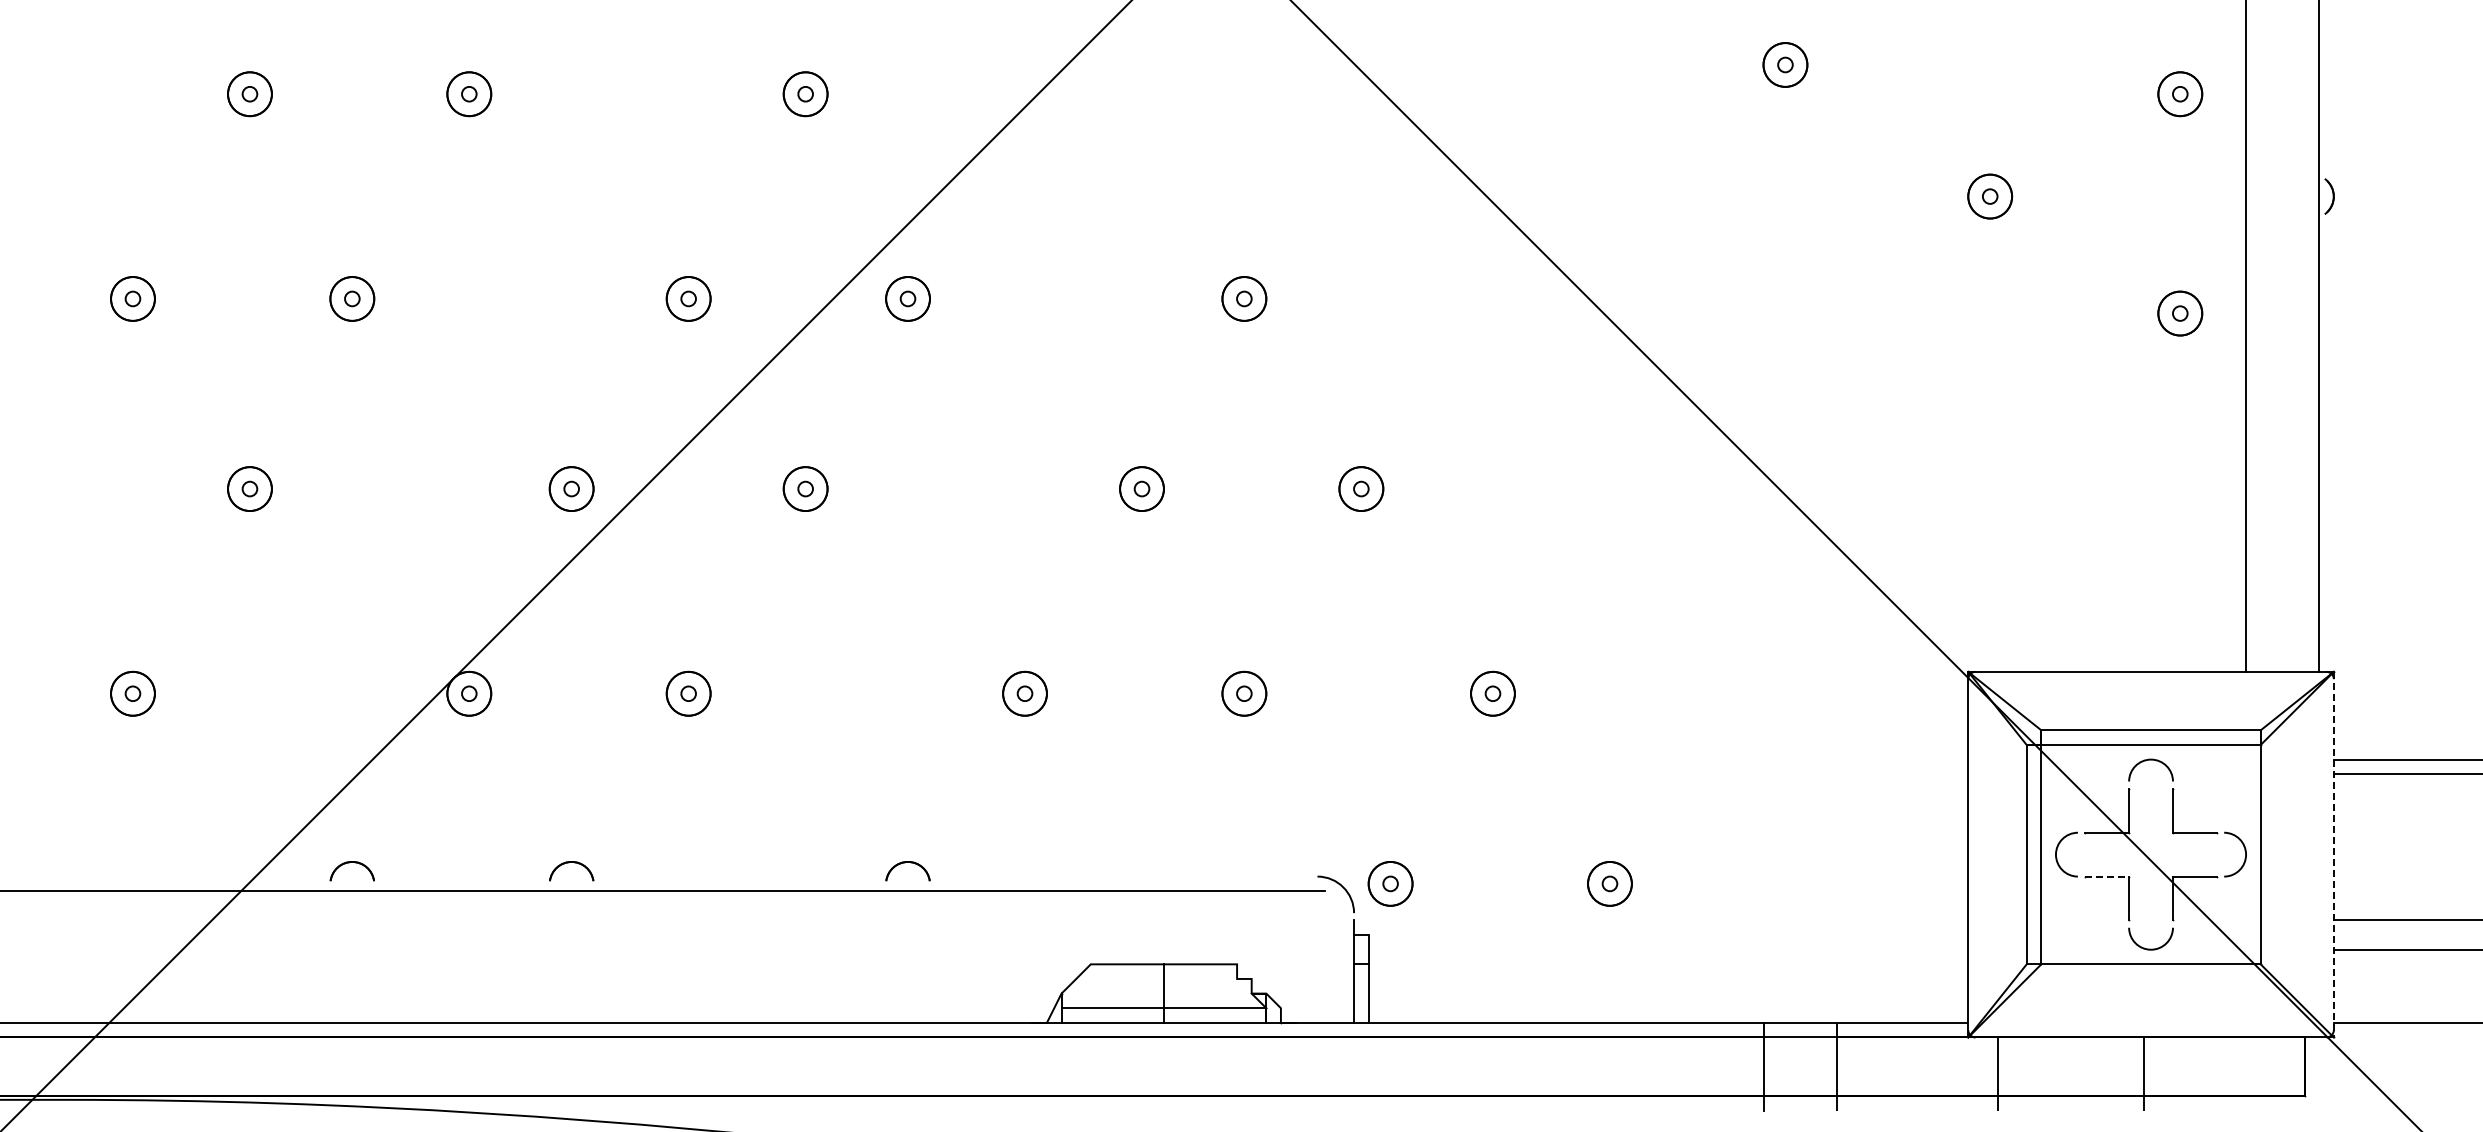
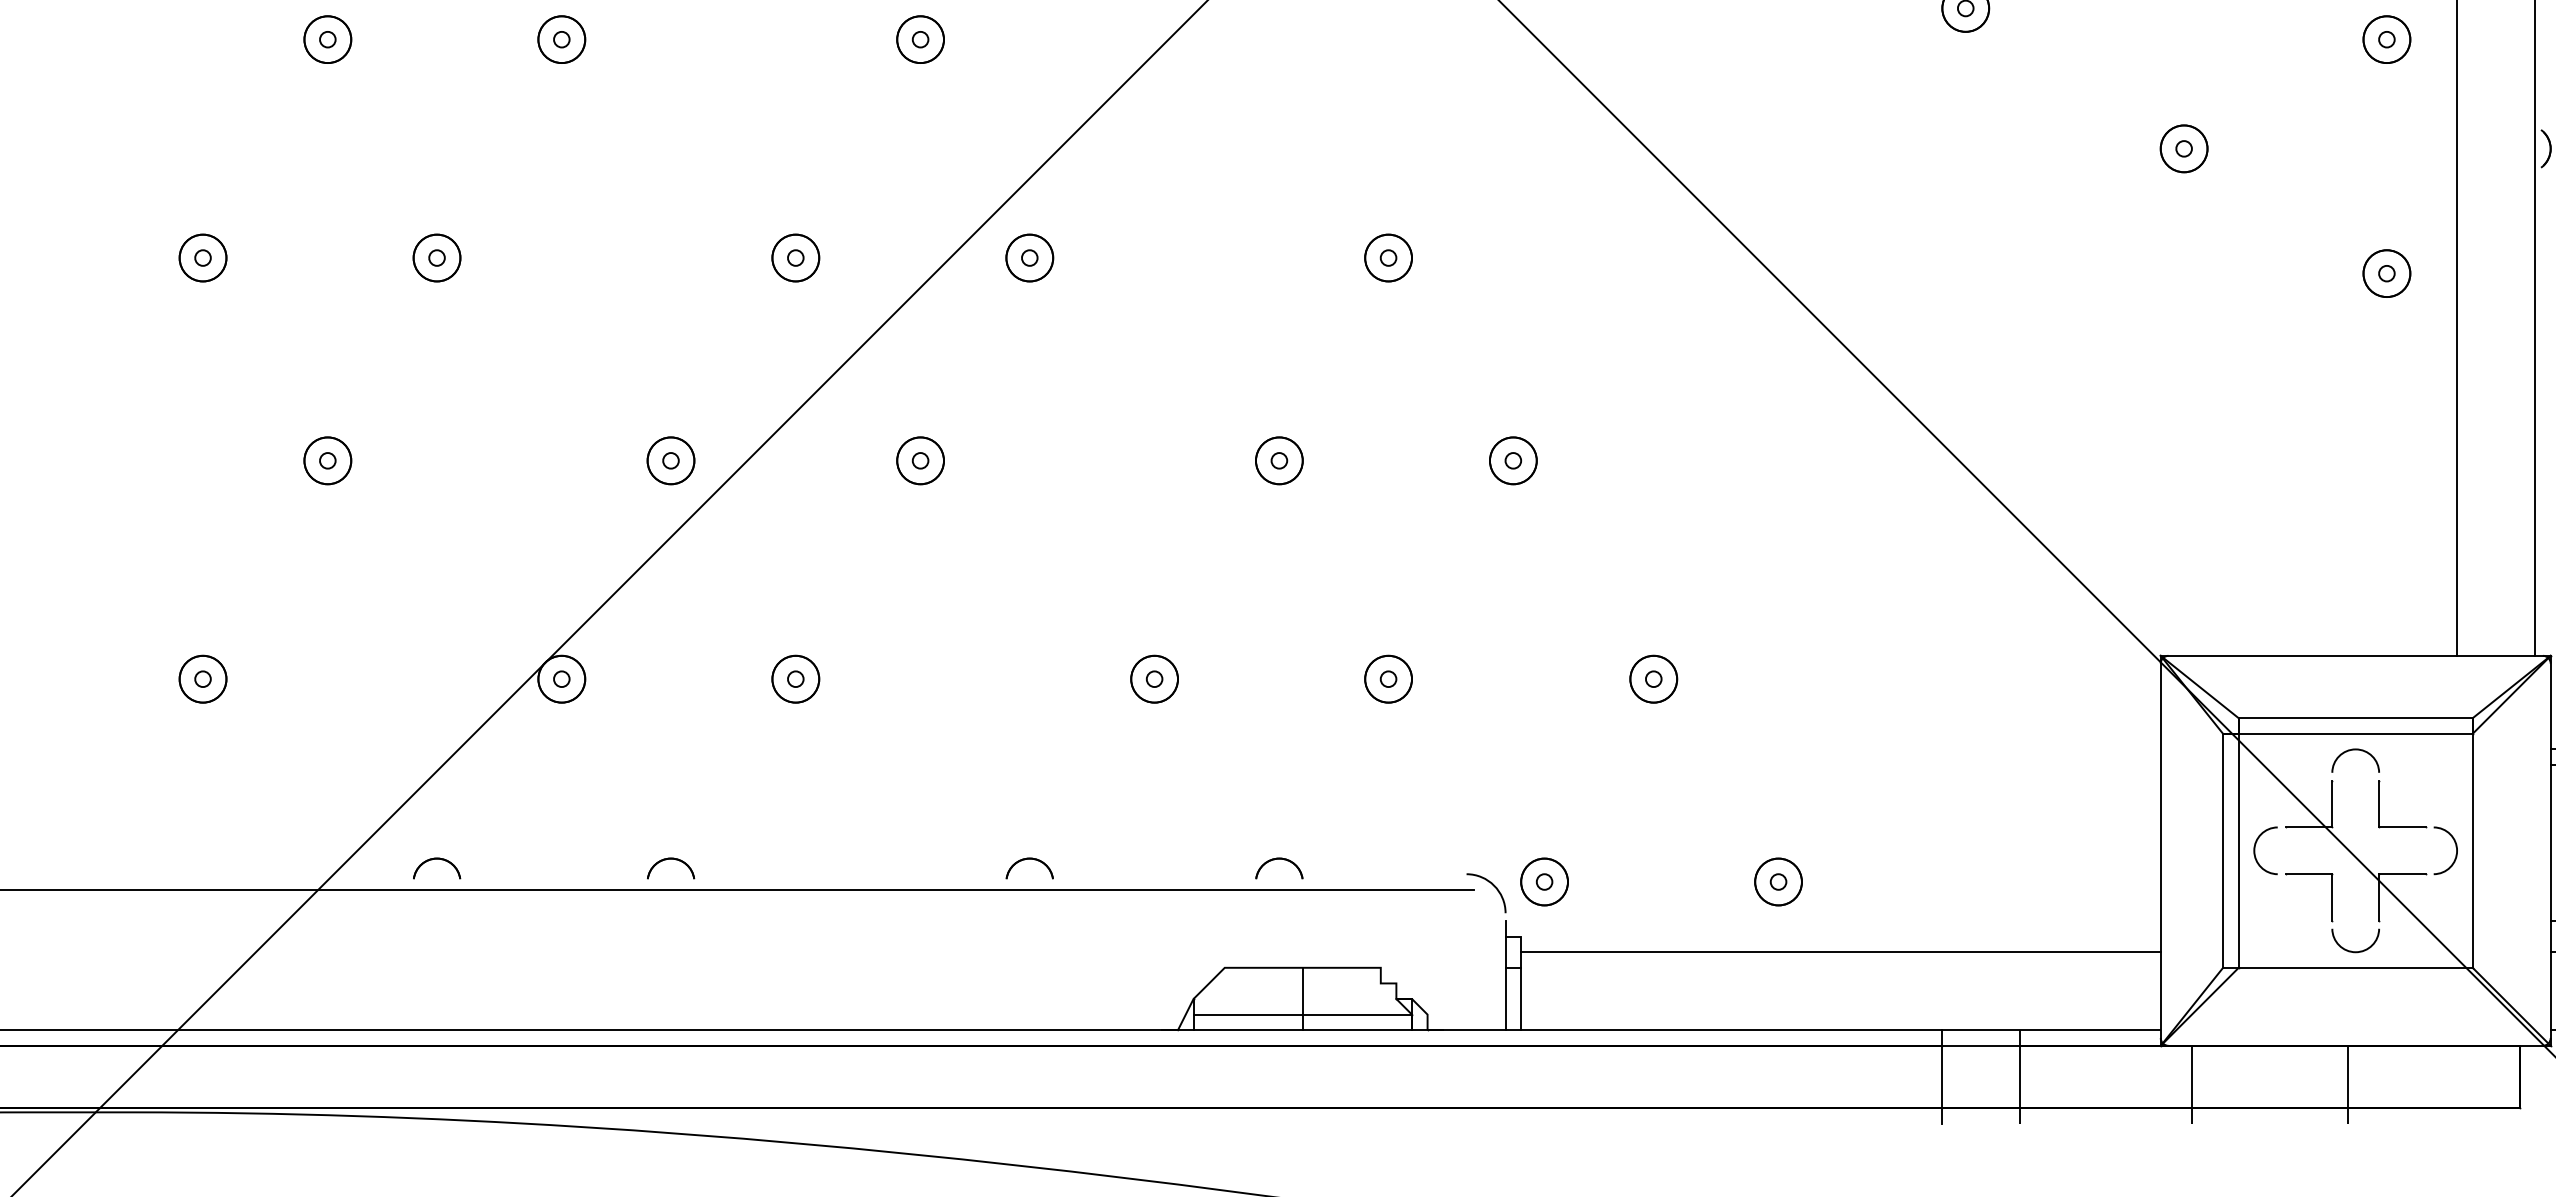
line: (2333, 854) -> (2550, 850), dashed -> solid
part: (1139, 863) -> (1276, 860), added
line: (2107, 876) -> (2309, 874), dashed -> solid
line: (1668, 949) -> (1840, 951), added

